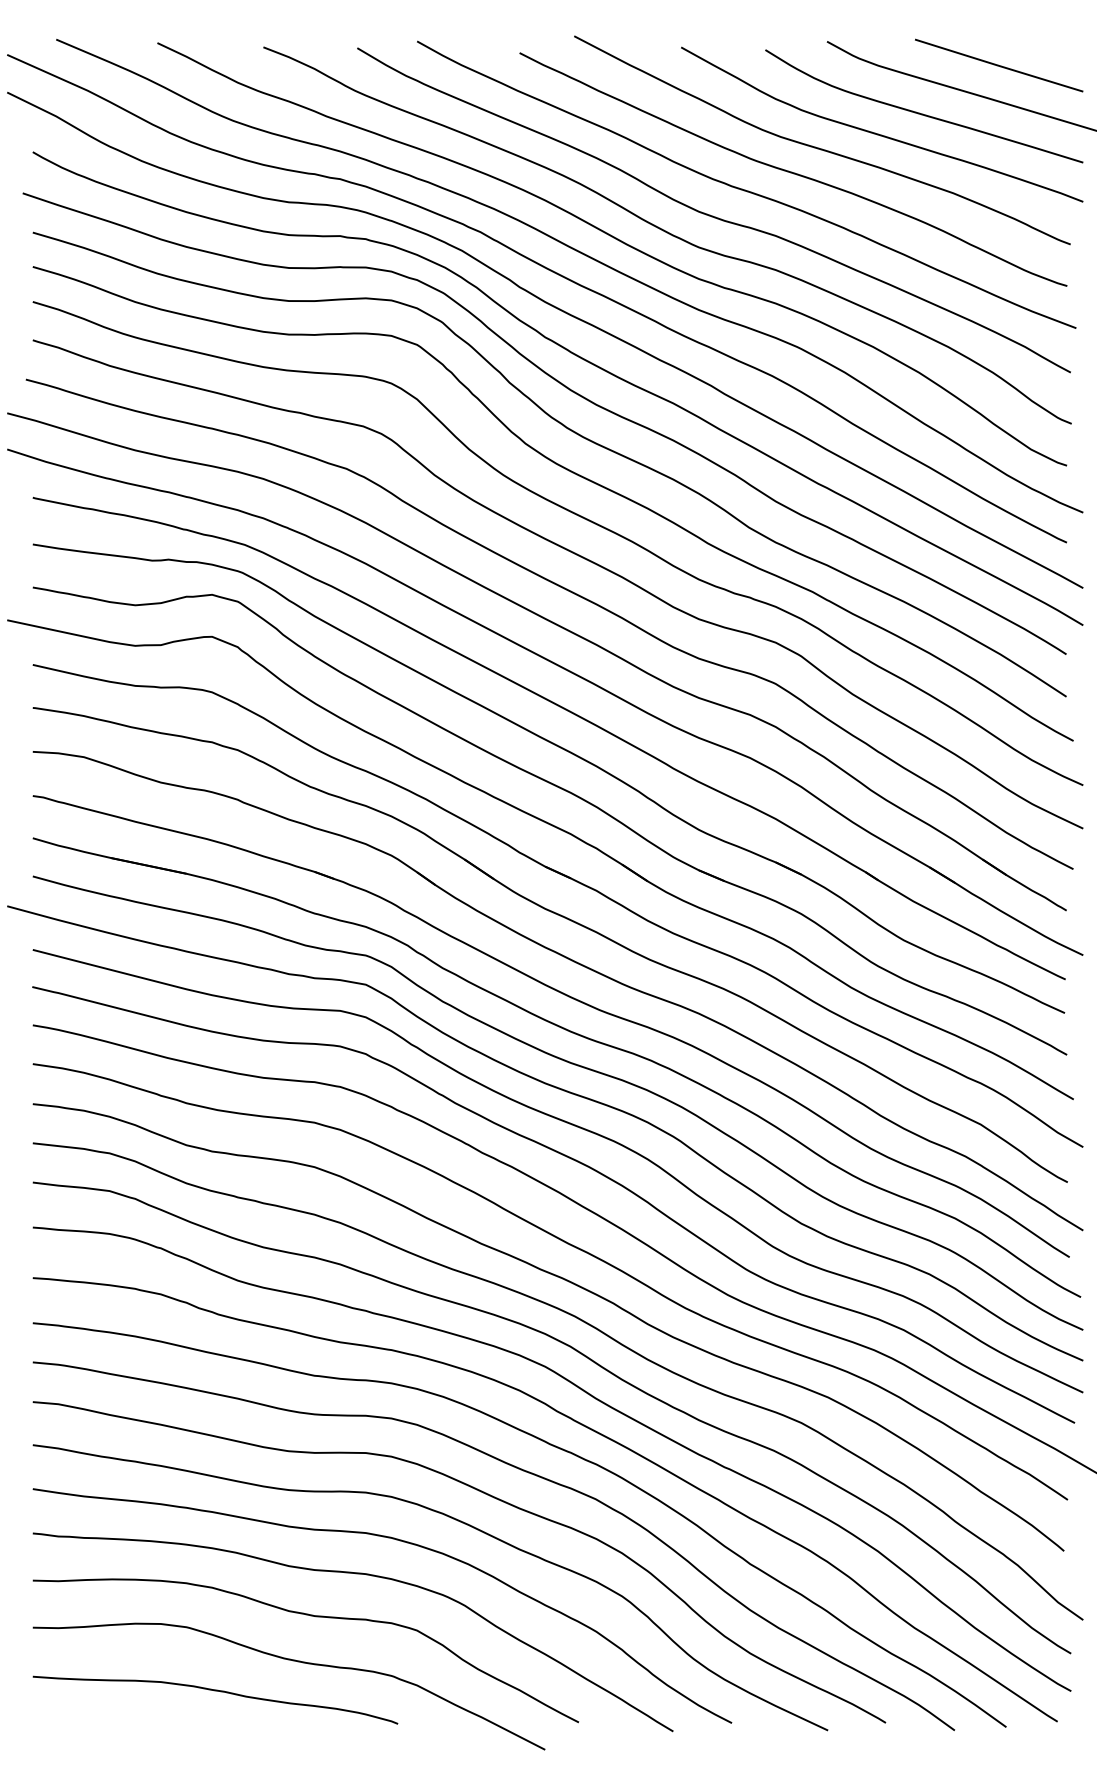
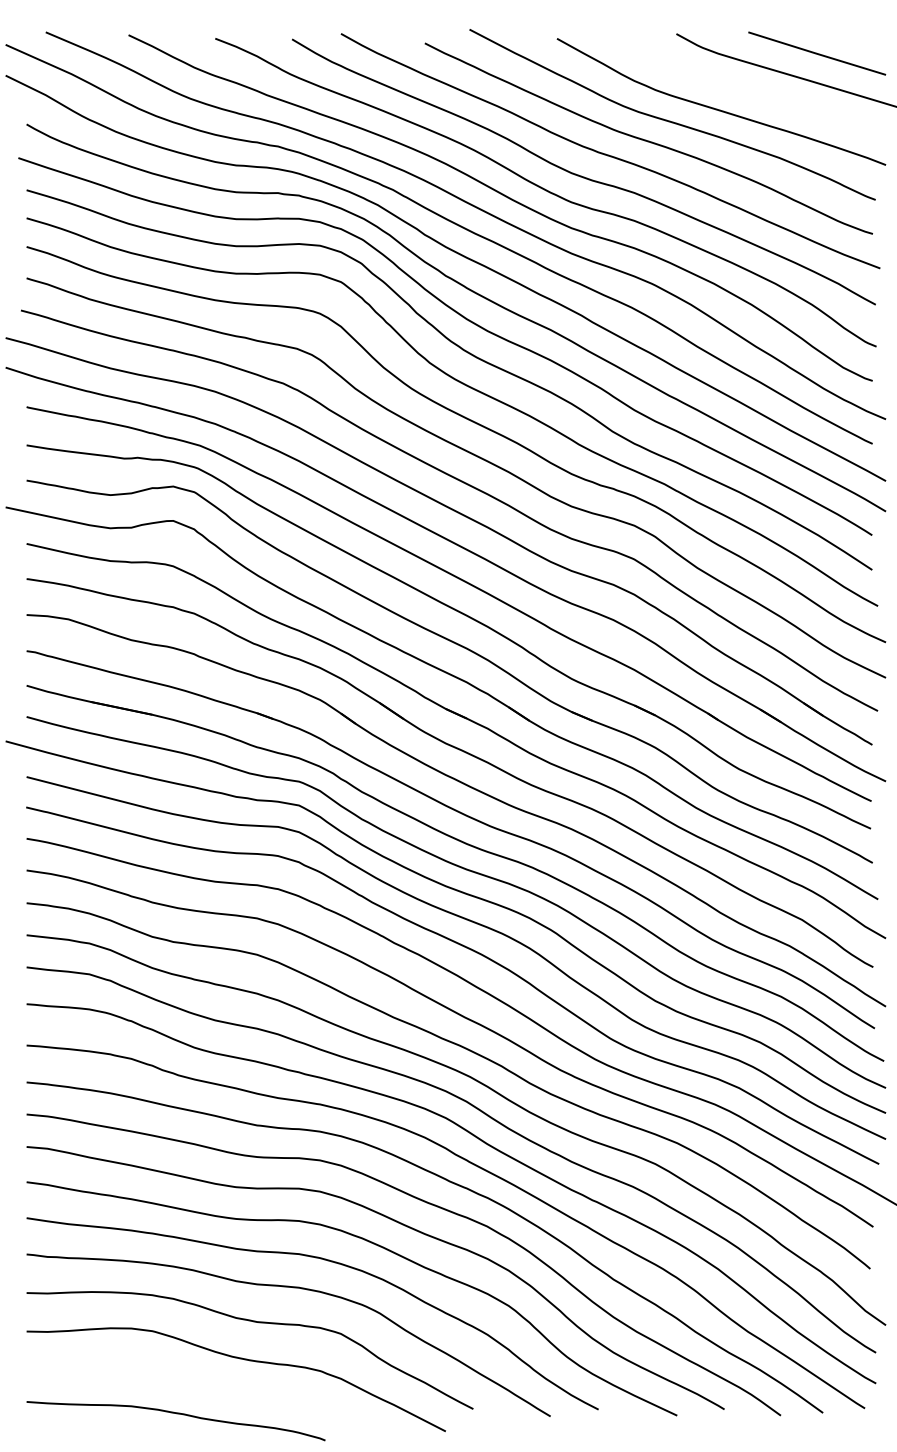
curve: (923, 113) -> (755, 92), removed
curve: (215, 1691) -> (176, 1414), moved

